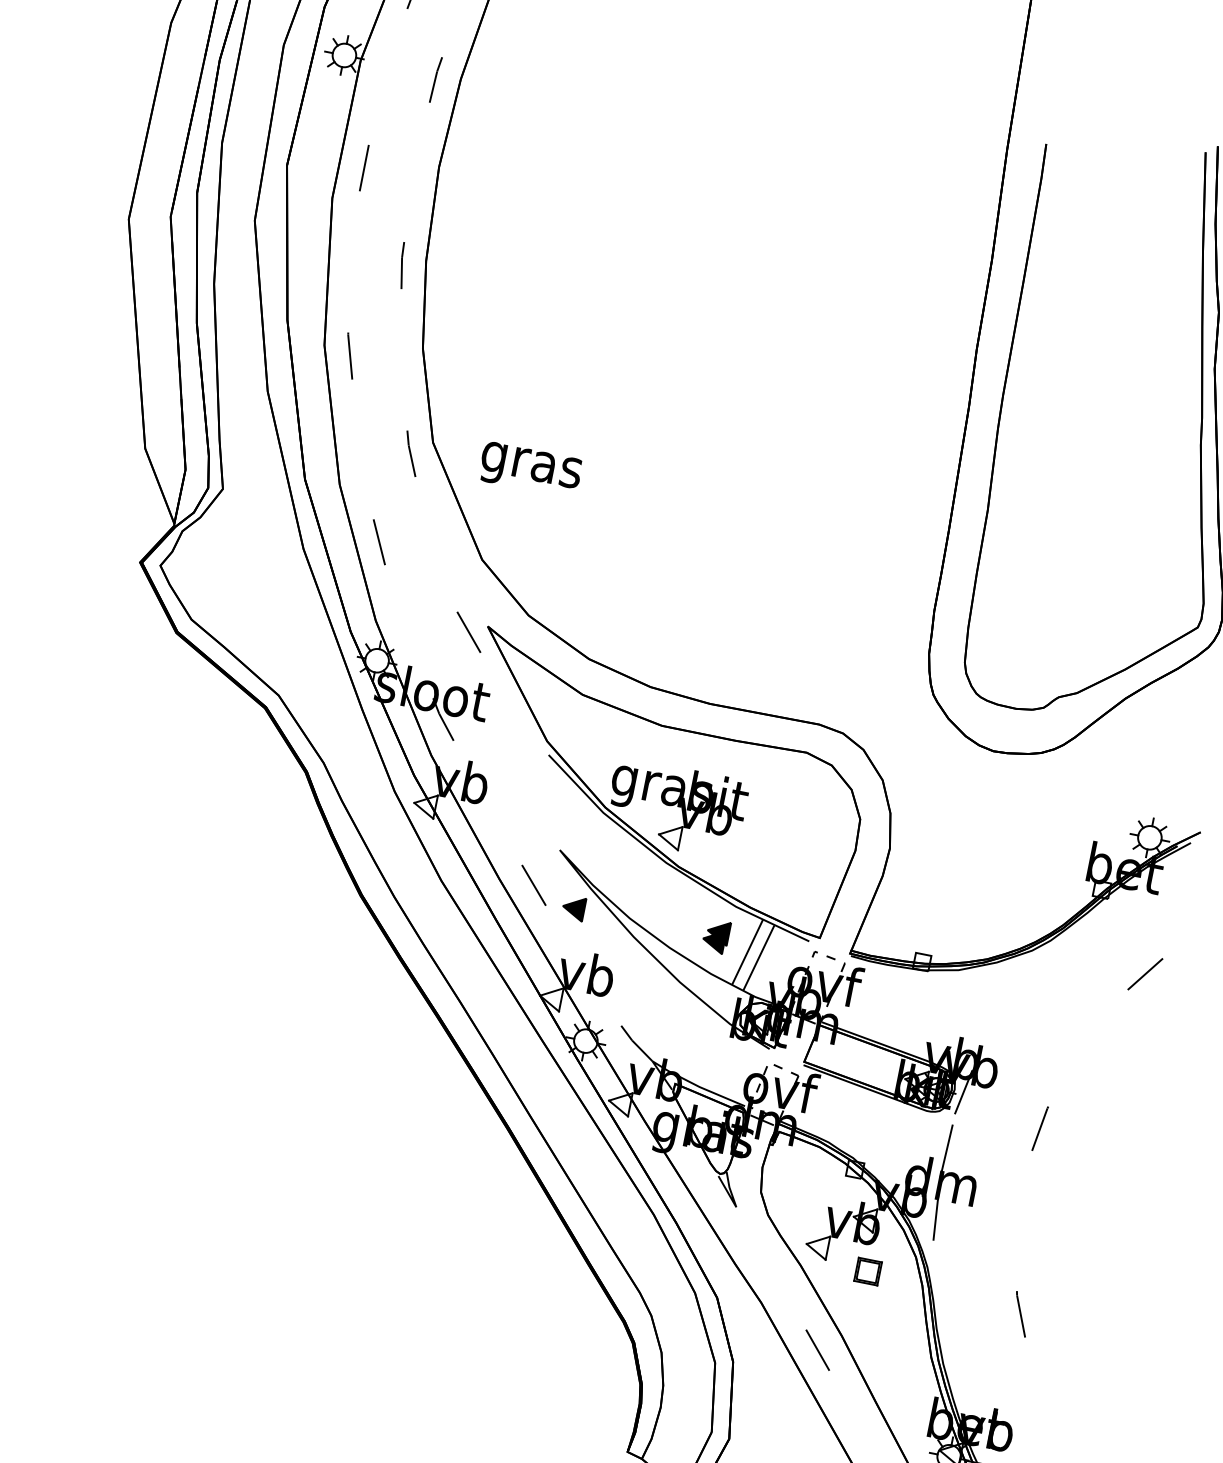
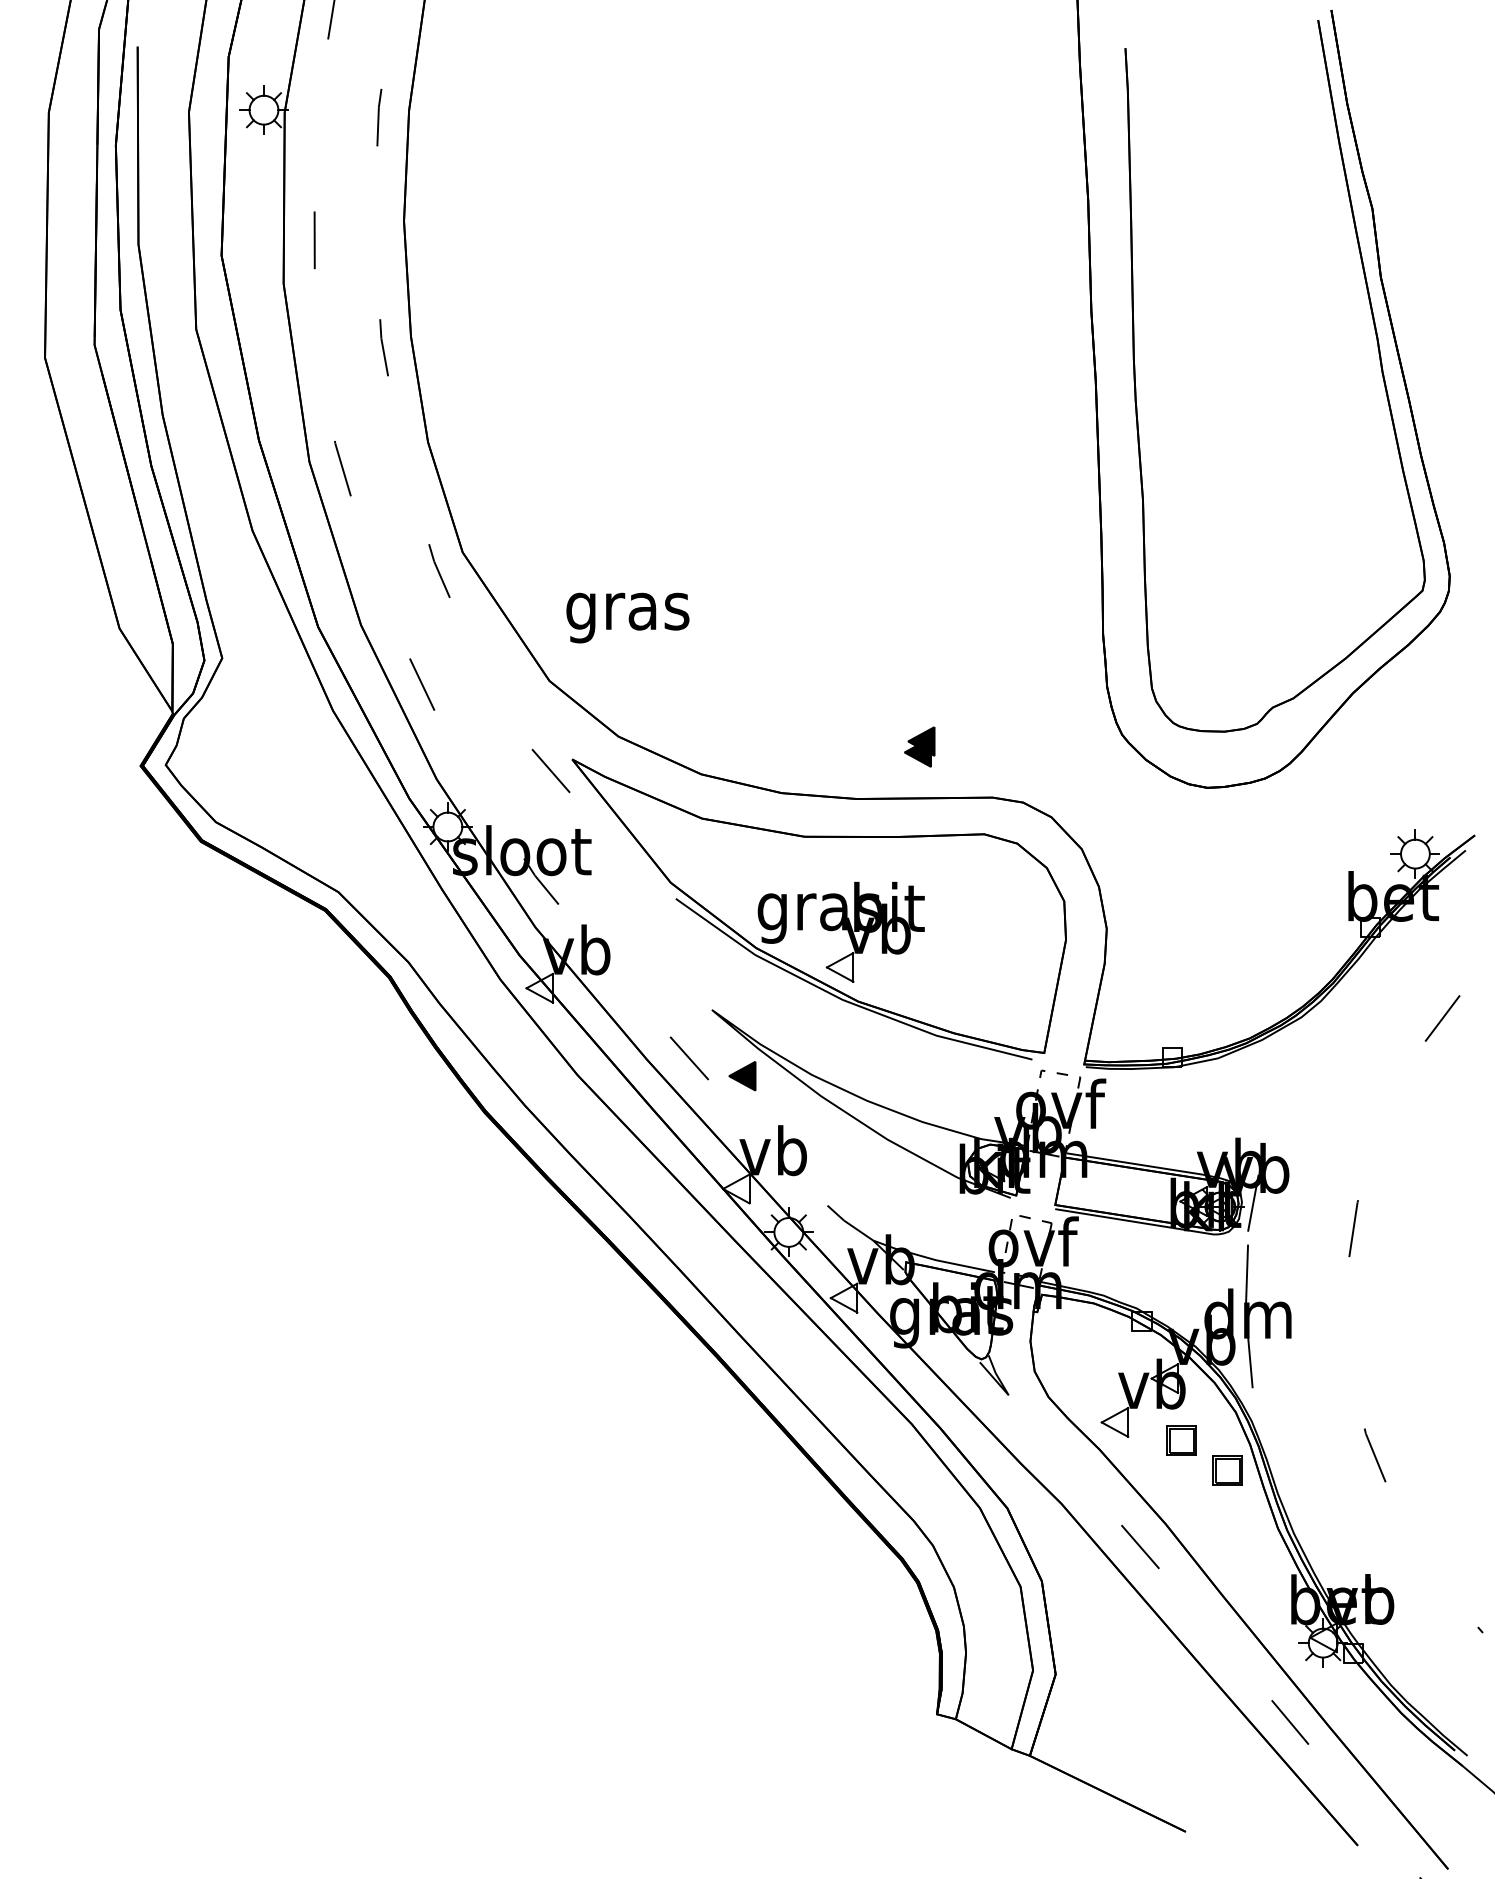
text: (530, 469) -> (627, 617), moved
part: (716, 936) -> (919, 746), moved
line: (747, 952) -> (960, 1087), removed
line: (758, 957) -> (975, 1091), removed
part: (900, 1302) -> (1227, 1470), added

